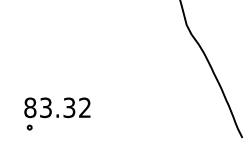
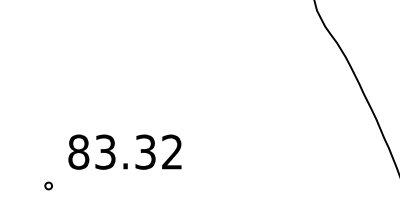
text: (57, 107) -> (125, 151), moved

